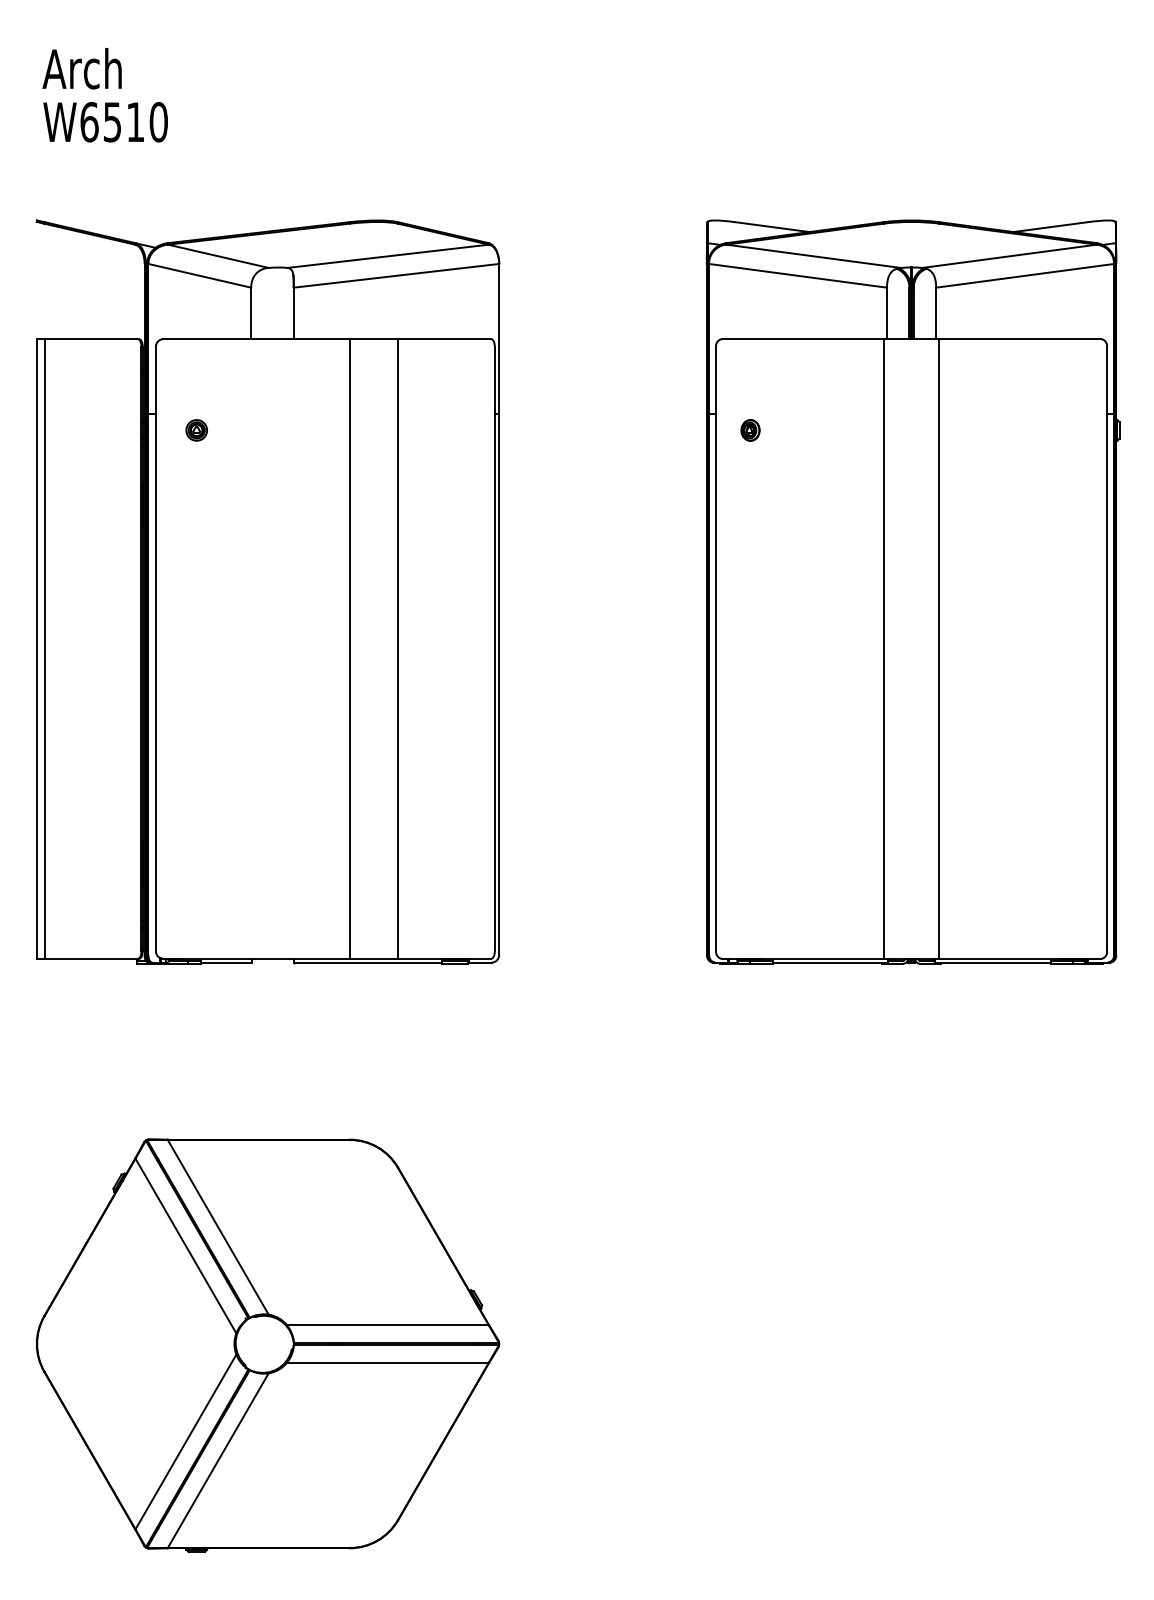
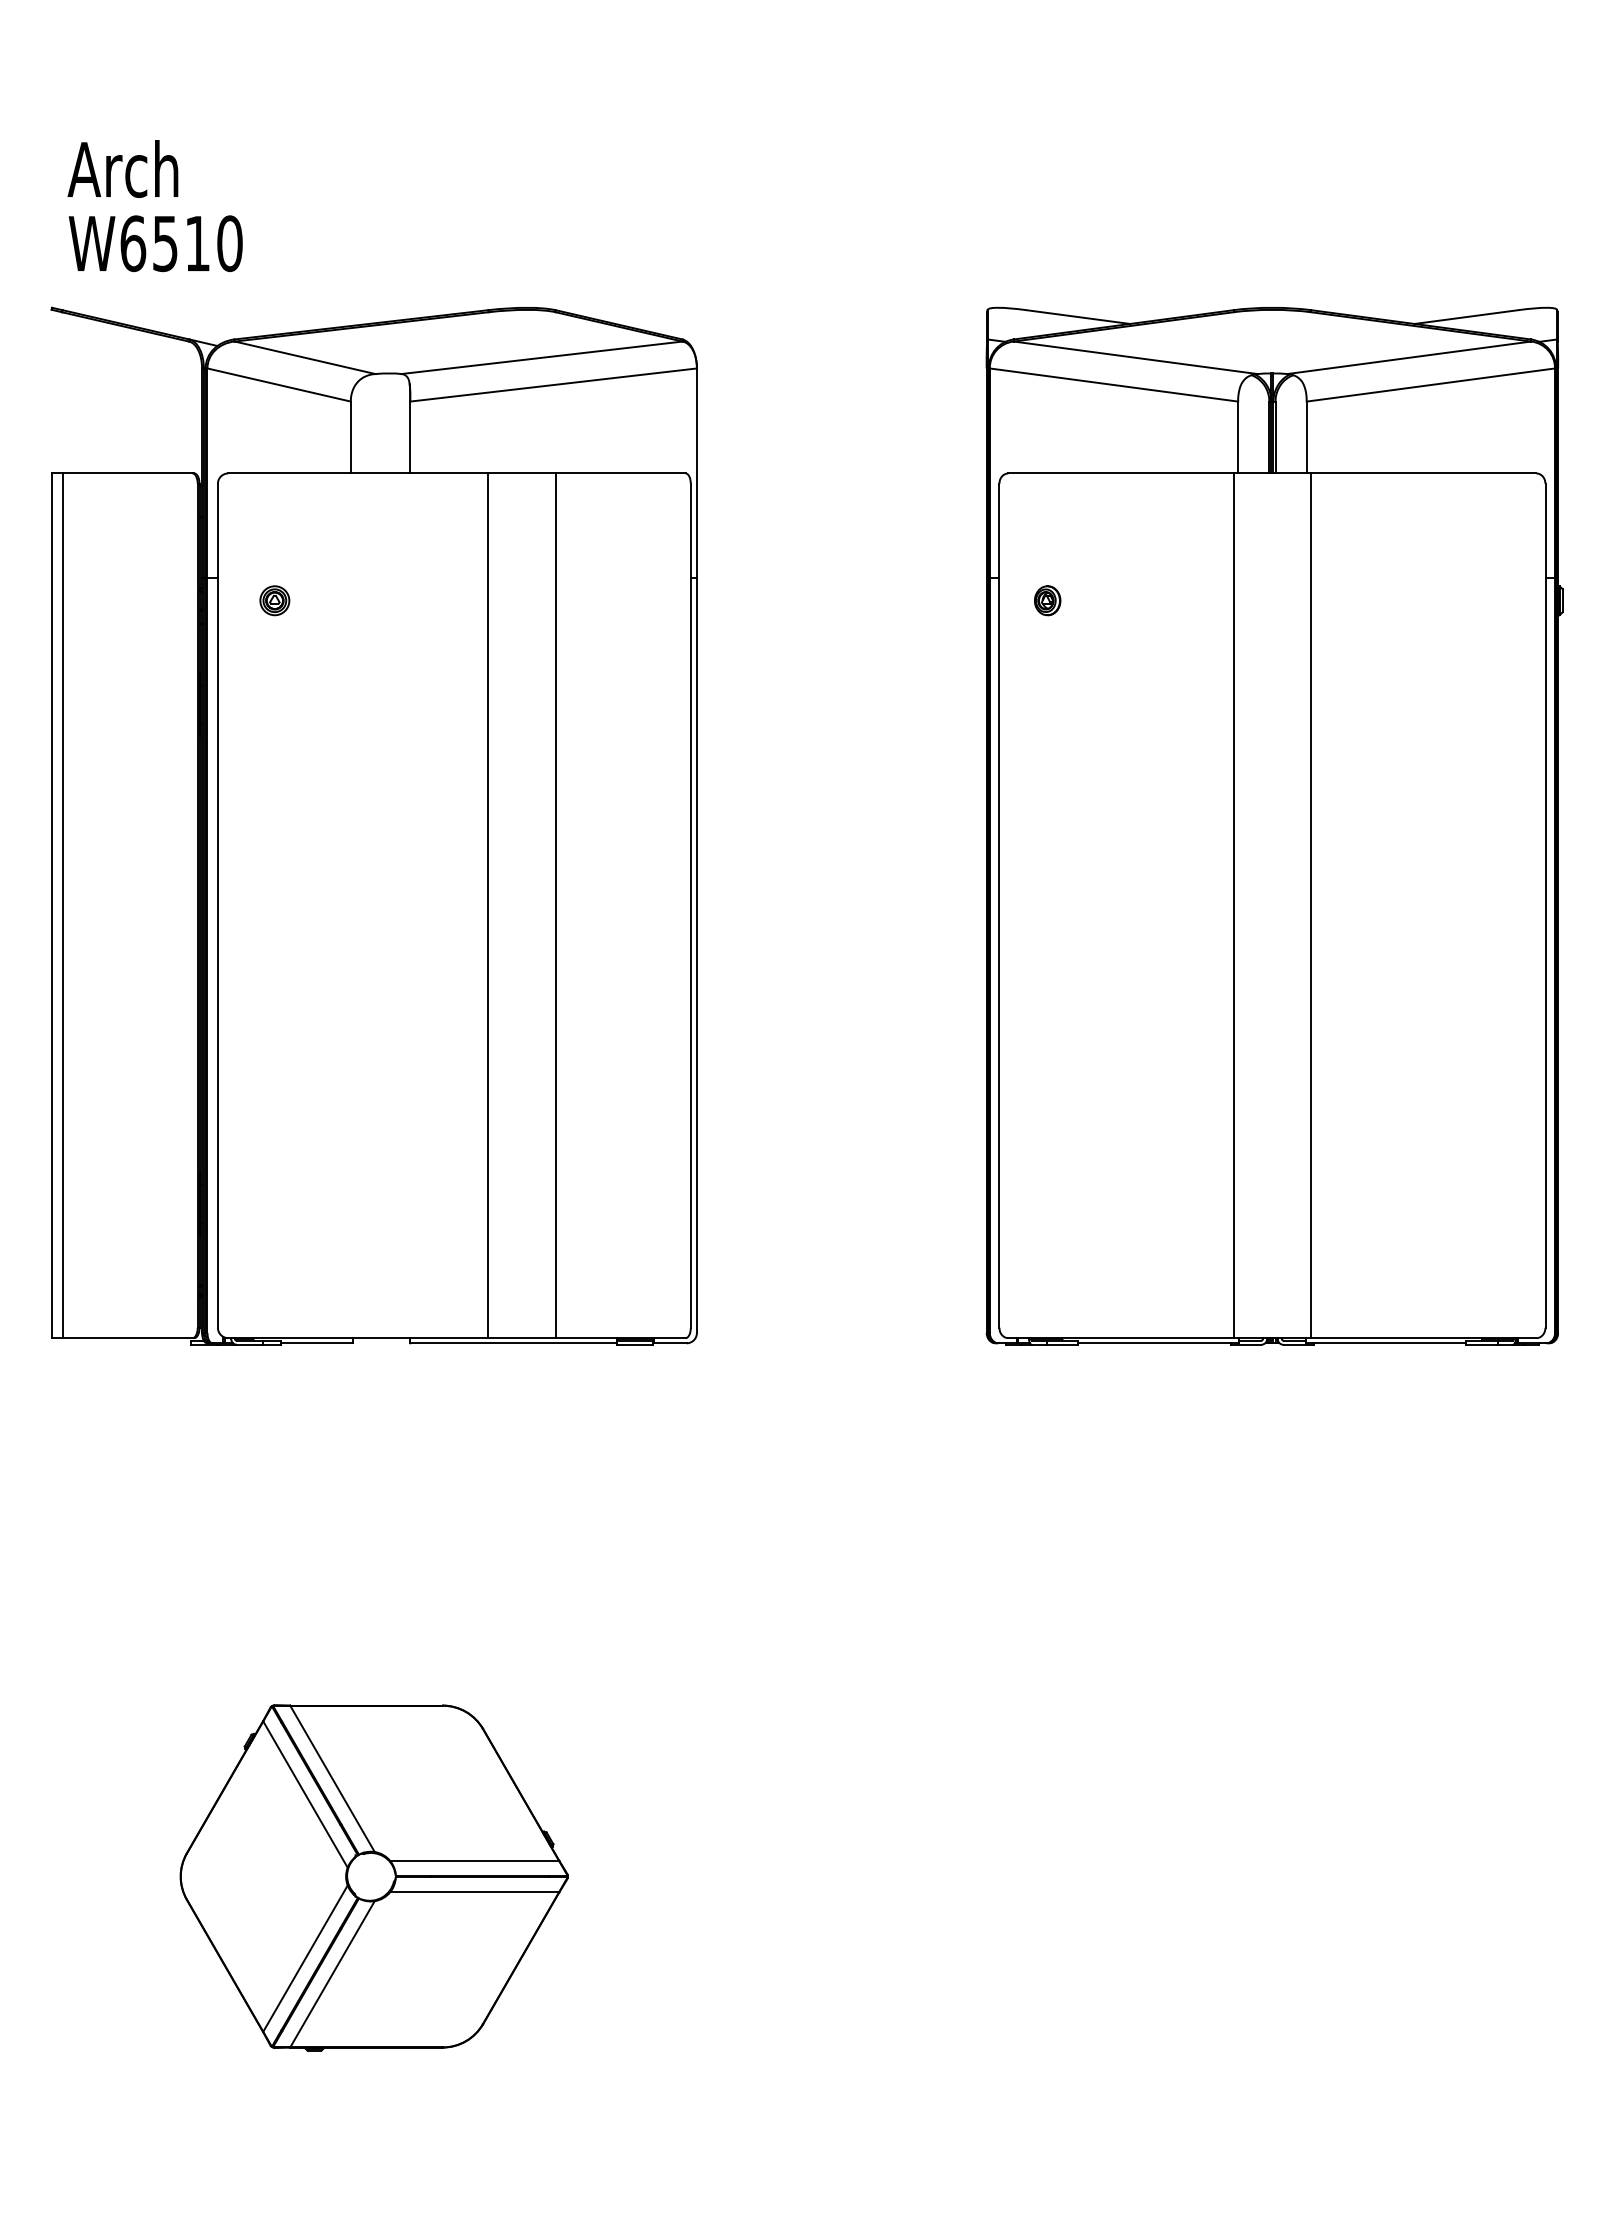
text: (104, 95) -> (154, 206), moved
part: (267, 1345) -> (373, 1877), size x0.6

